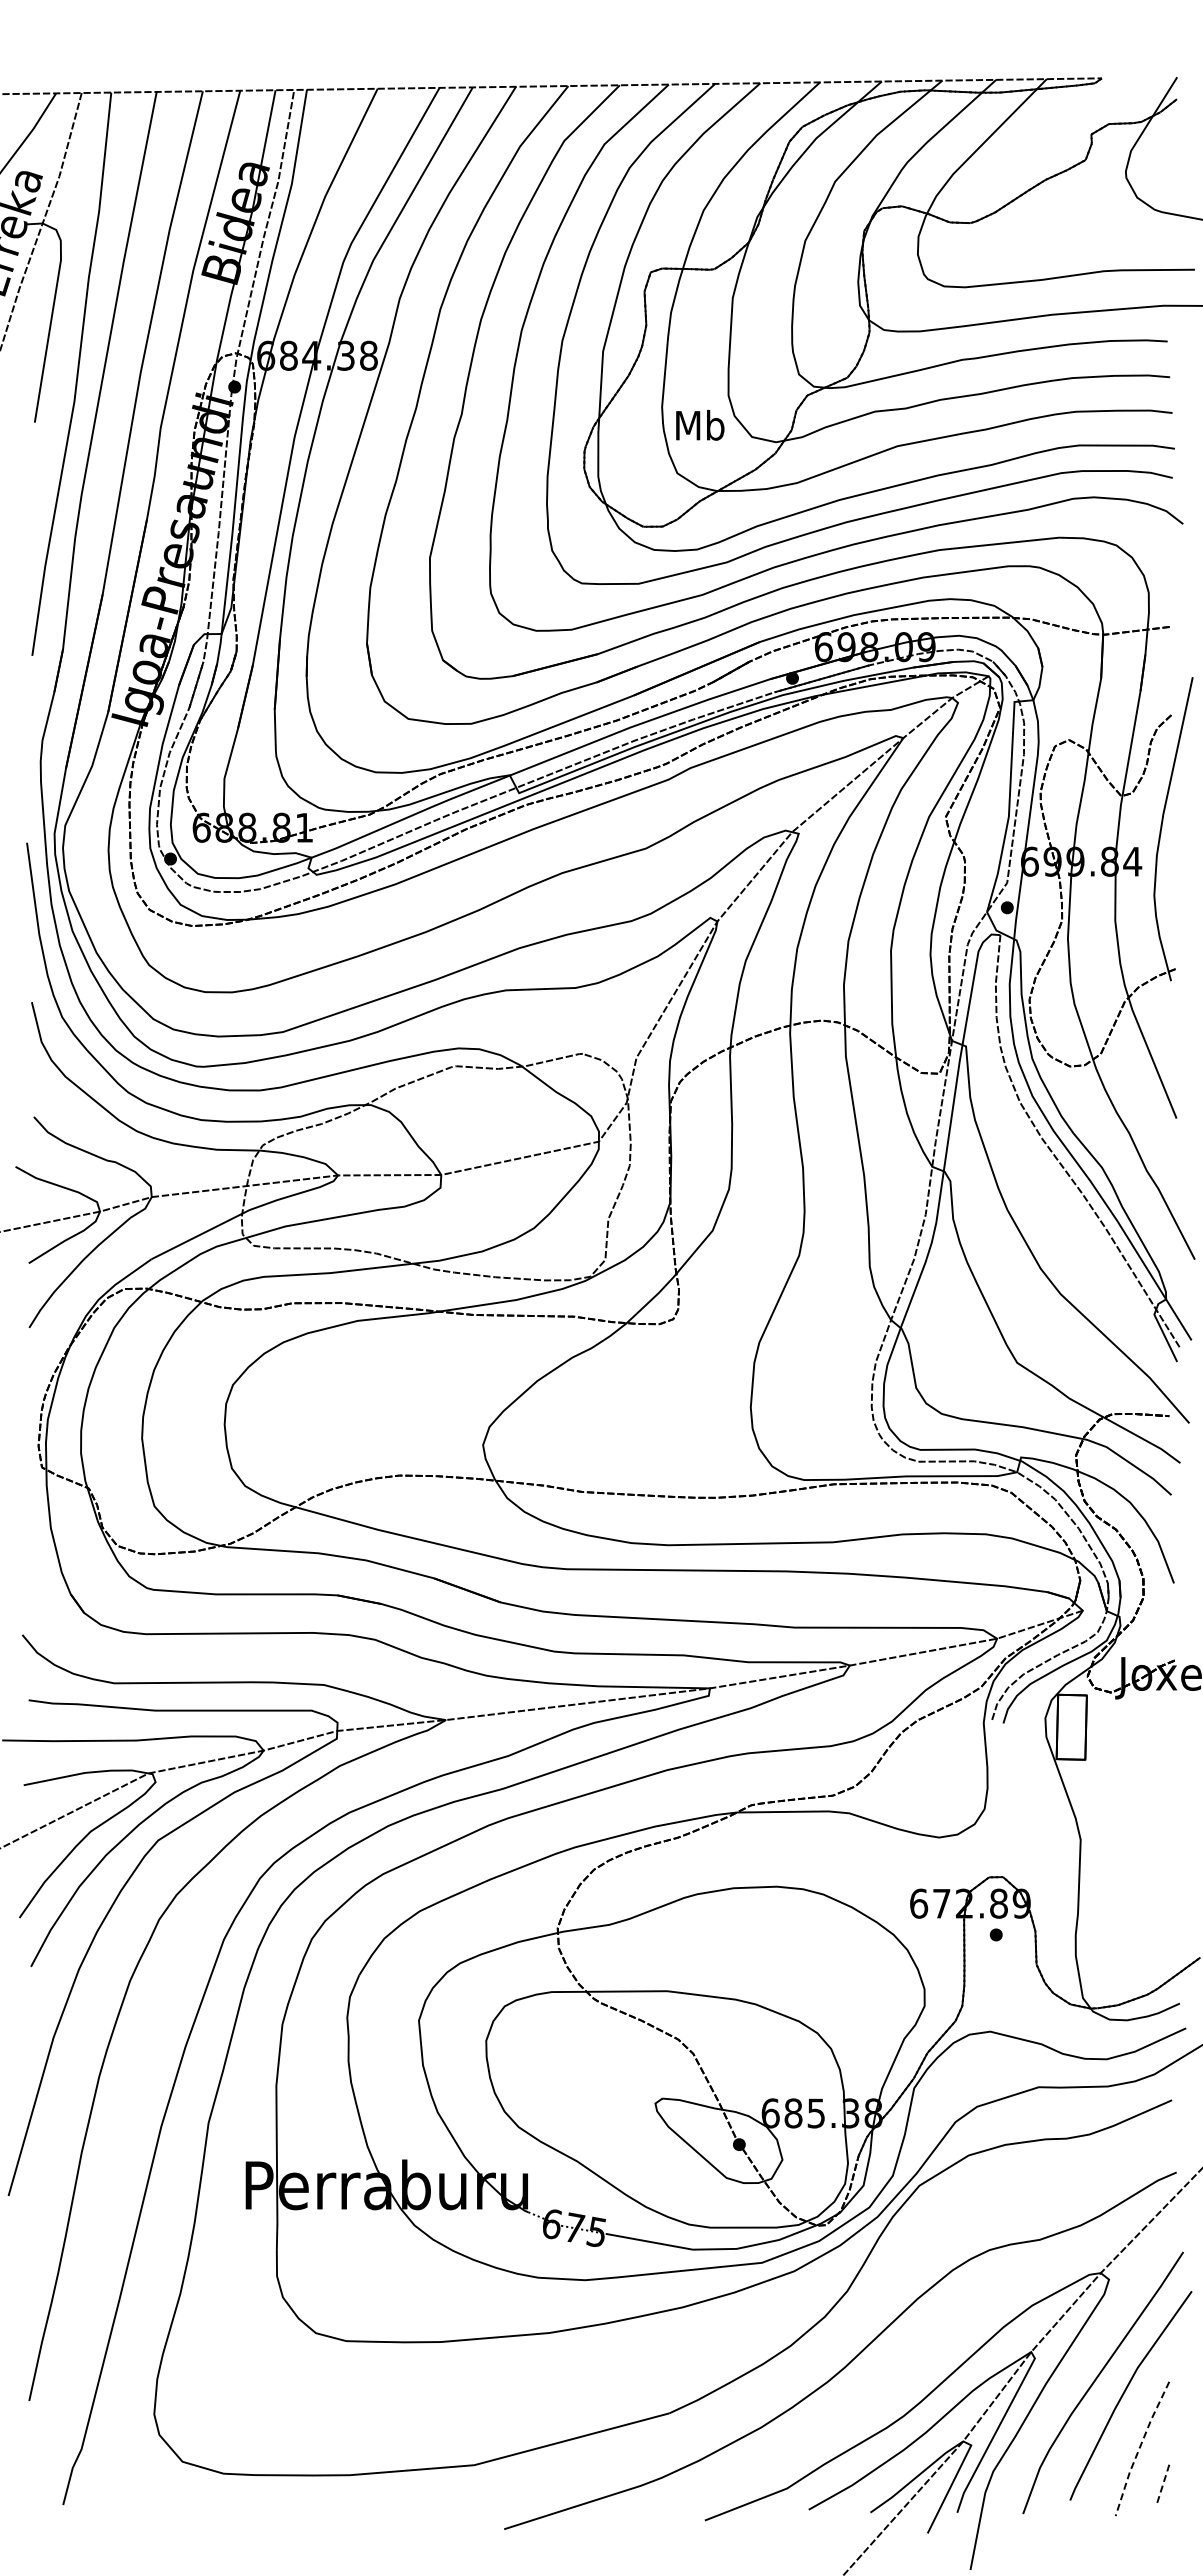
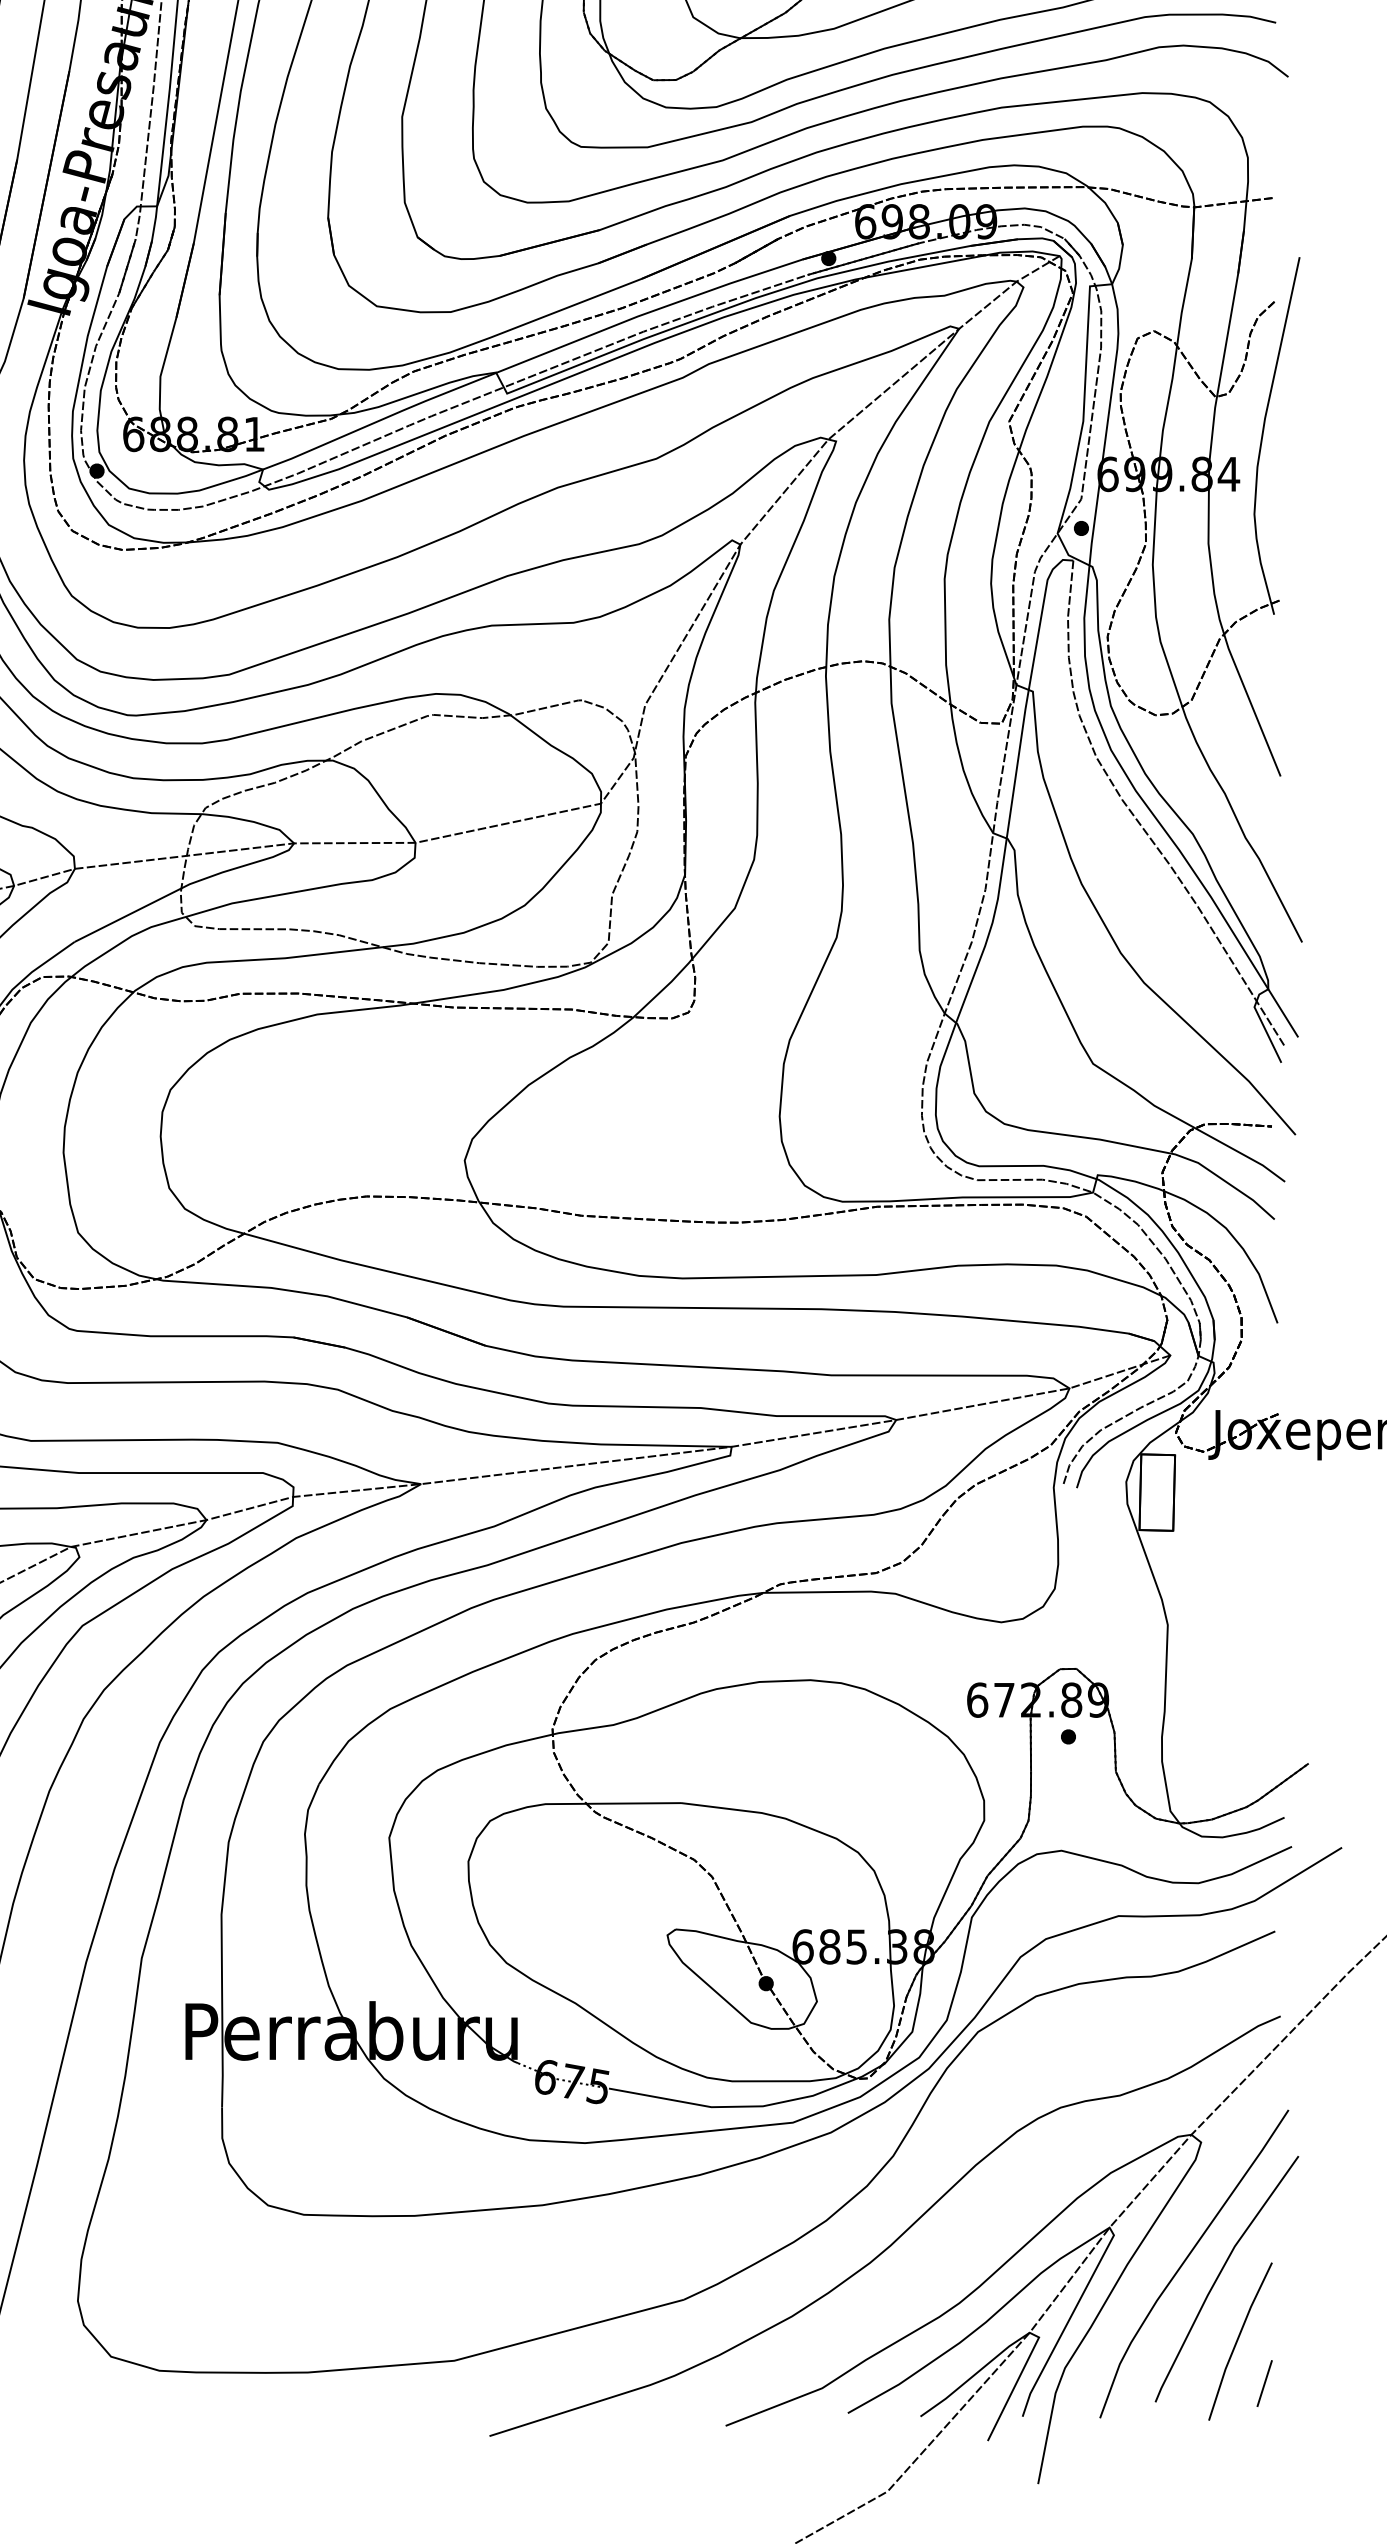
line: (1139, 2447) -> (1236, 2339), dashed -> solid
line: (1163, 2484) -> (1265, 2383), dashed -> solid

